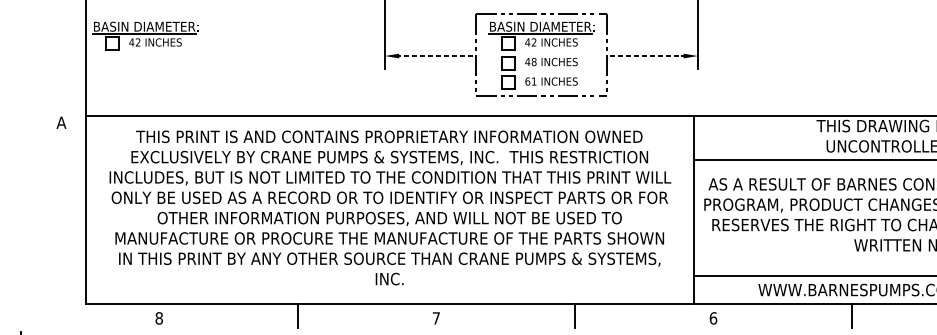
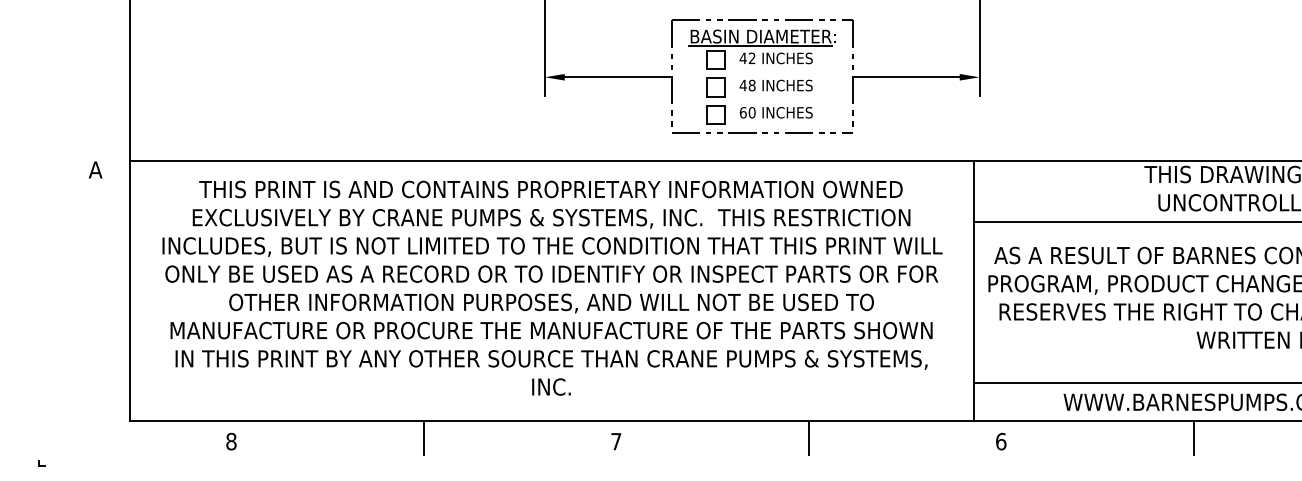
part: (144, 36) -> (211, 49), removed
line: (436, 56) -> (616, 77), dashed -> solid
line: (646, 56) -> (907, 77), dashed -> solid
text: (533, 81) -> (751, 112), 61 -> 60

